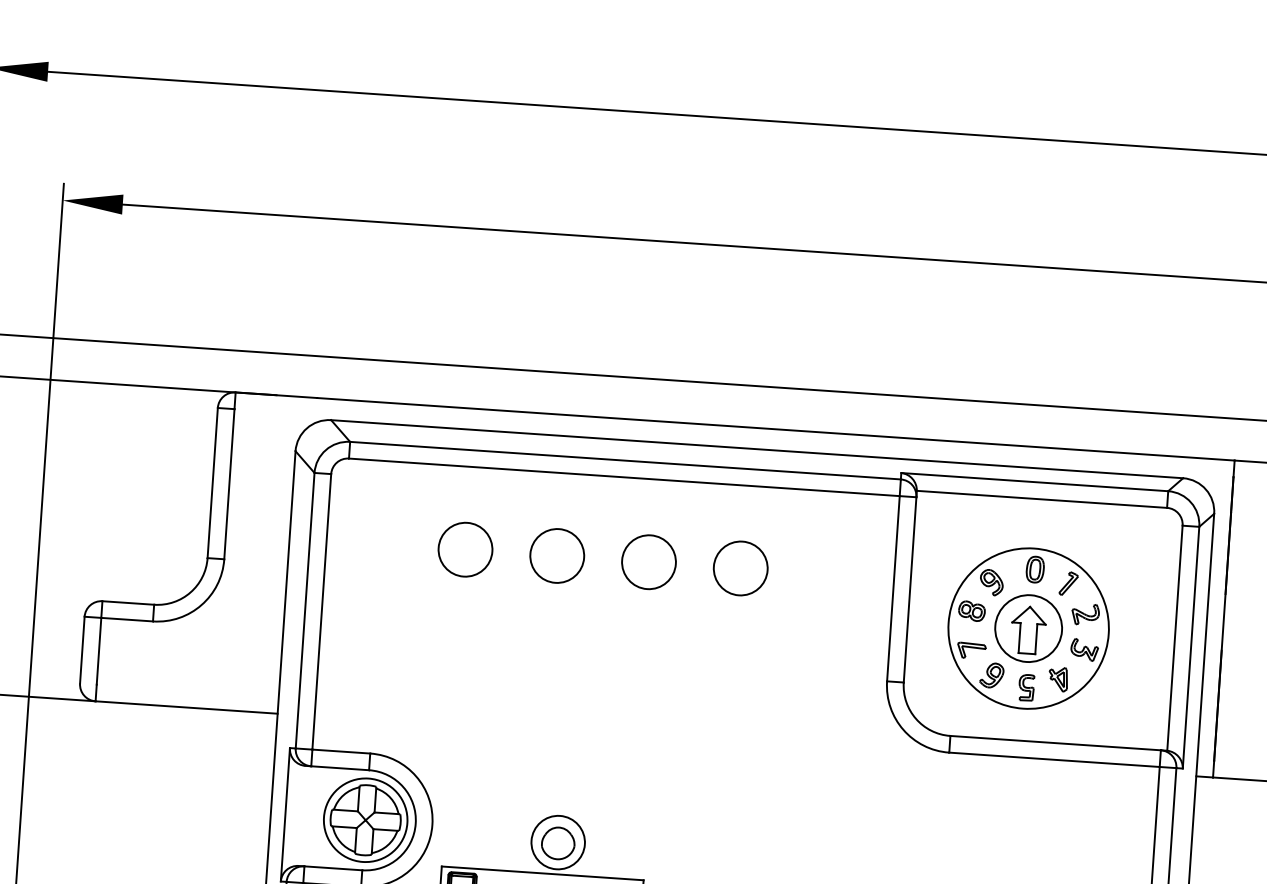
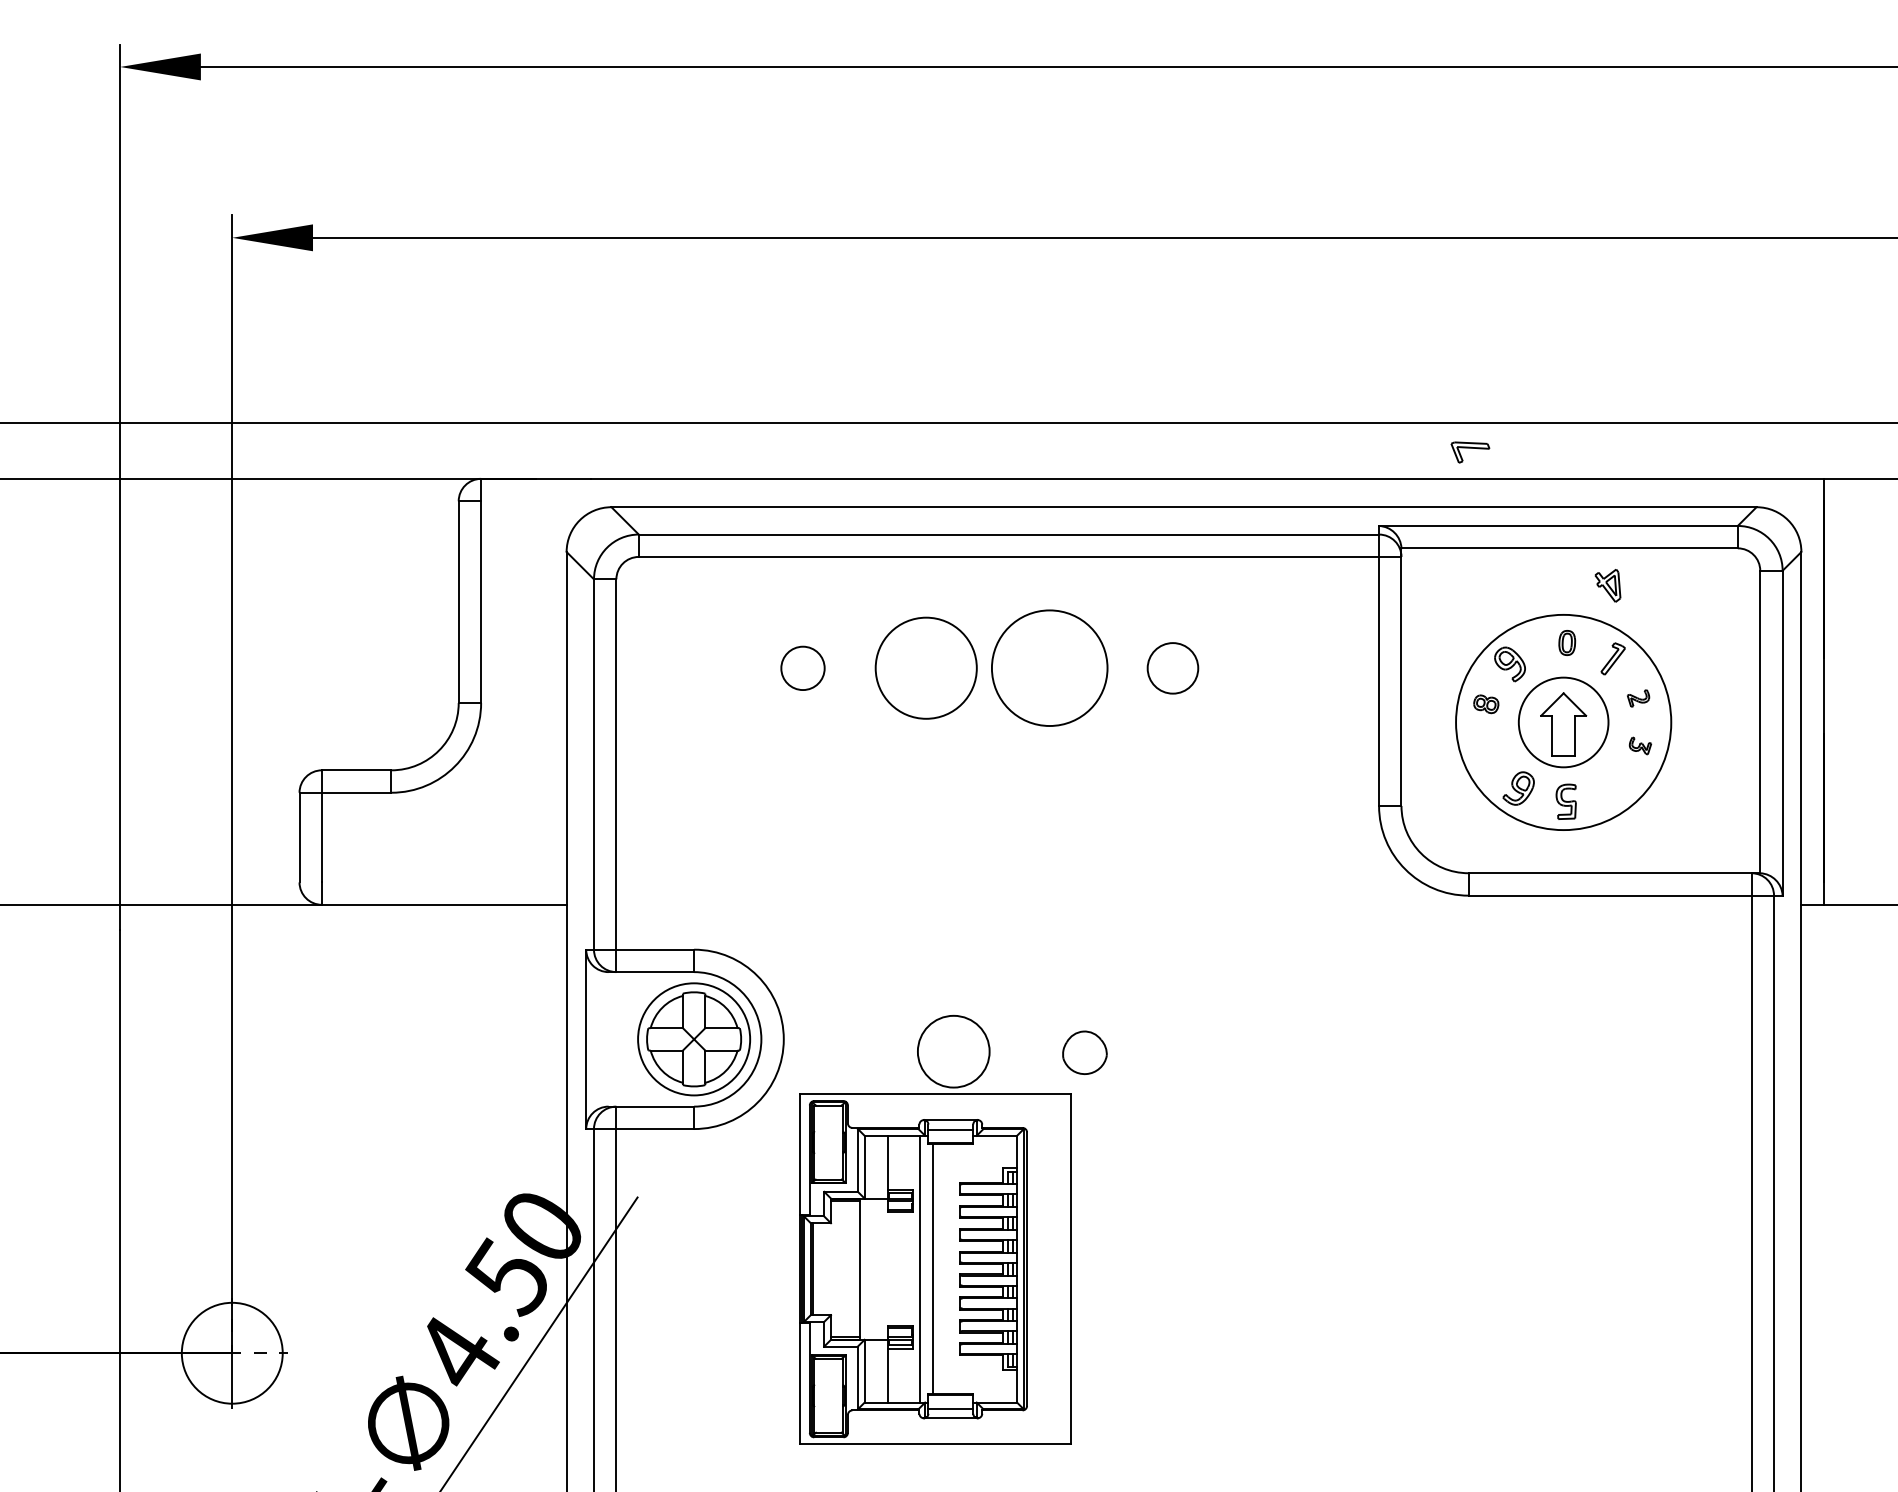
circle: (465, 549) -> (802, 668), size x0.6
circle: (557, 556) -> (926, 668), size x1.4
circle: (648, 562) -> (1049, 668), size x1.6
circle: (740, 568) -> (1172, 668), size x0.7
part: (1035, 569) -> (1567, 642), size x0.7
part: (972, 610) -> (1486, 703), size x0.7
part: (1085, 614) -> (1638, 698), size x0.6
part: (1084, 649) -> (1640, 745), size x0.6
part: (971, 650) -> (1470, 452), moved
part: (1057, 679) -> (1607, 585), moved
part: (557, 843) -> (1084, 1052), moved

